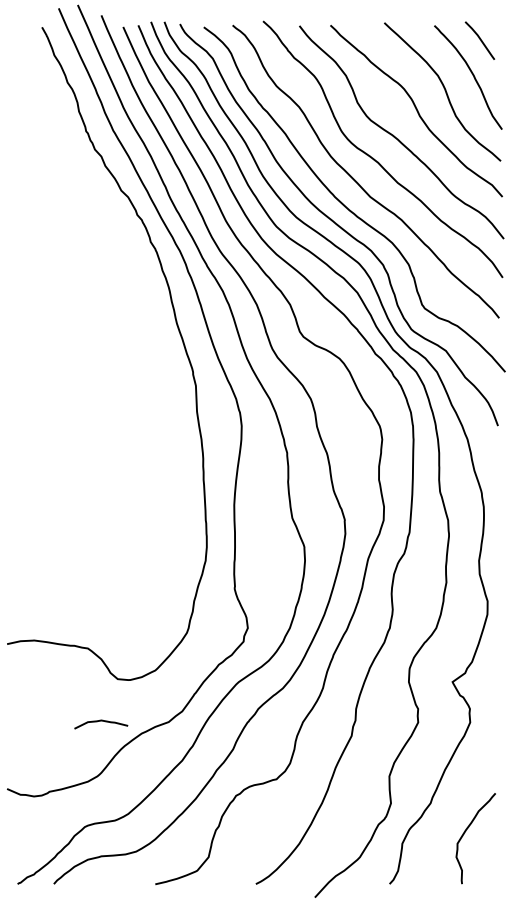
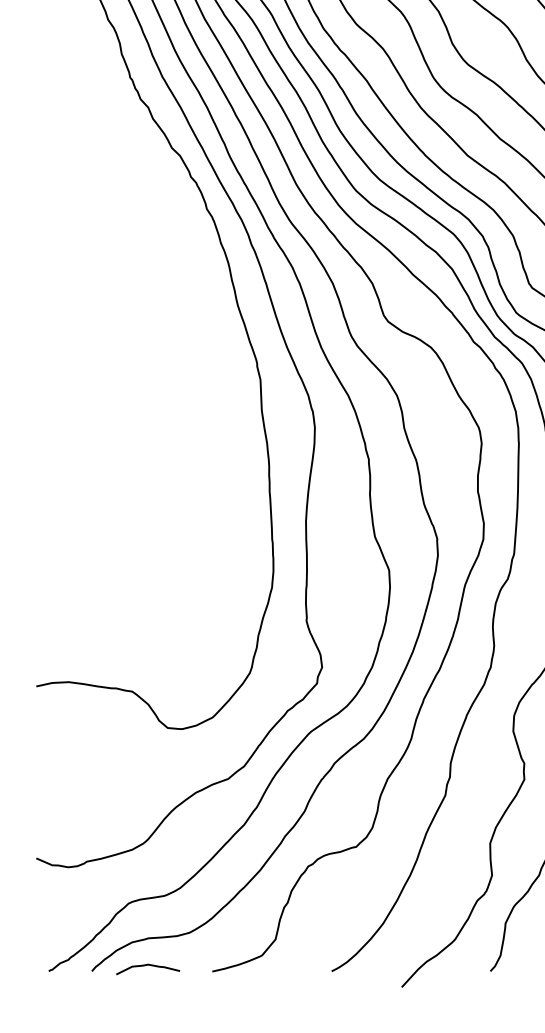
curve: (101, 721) -> (148, 965), moved

